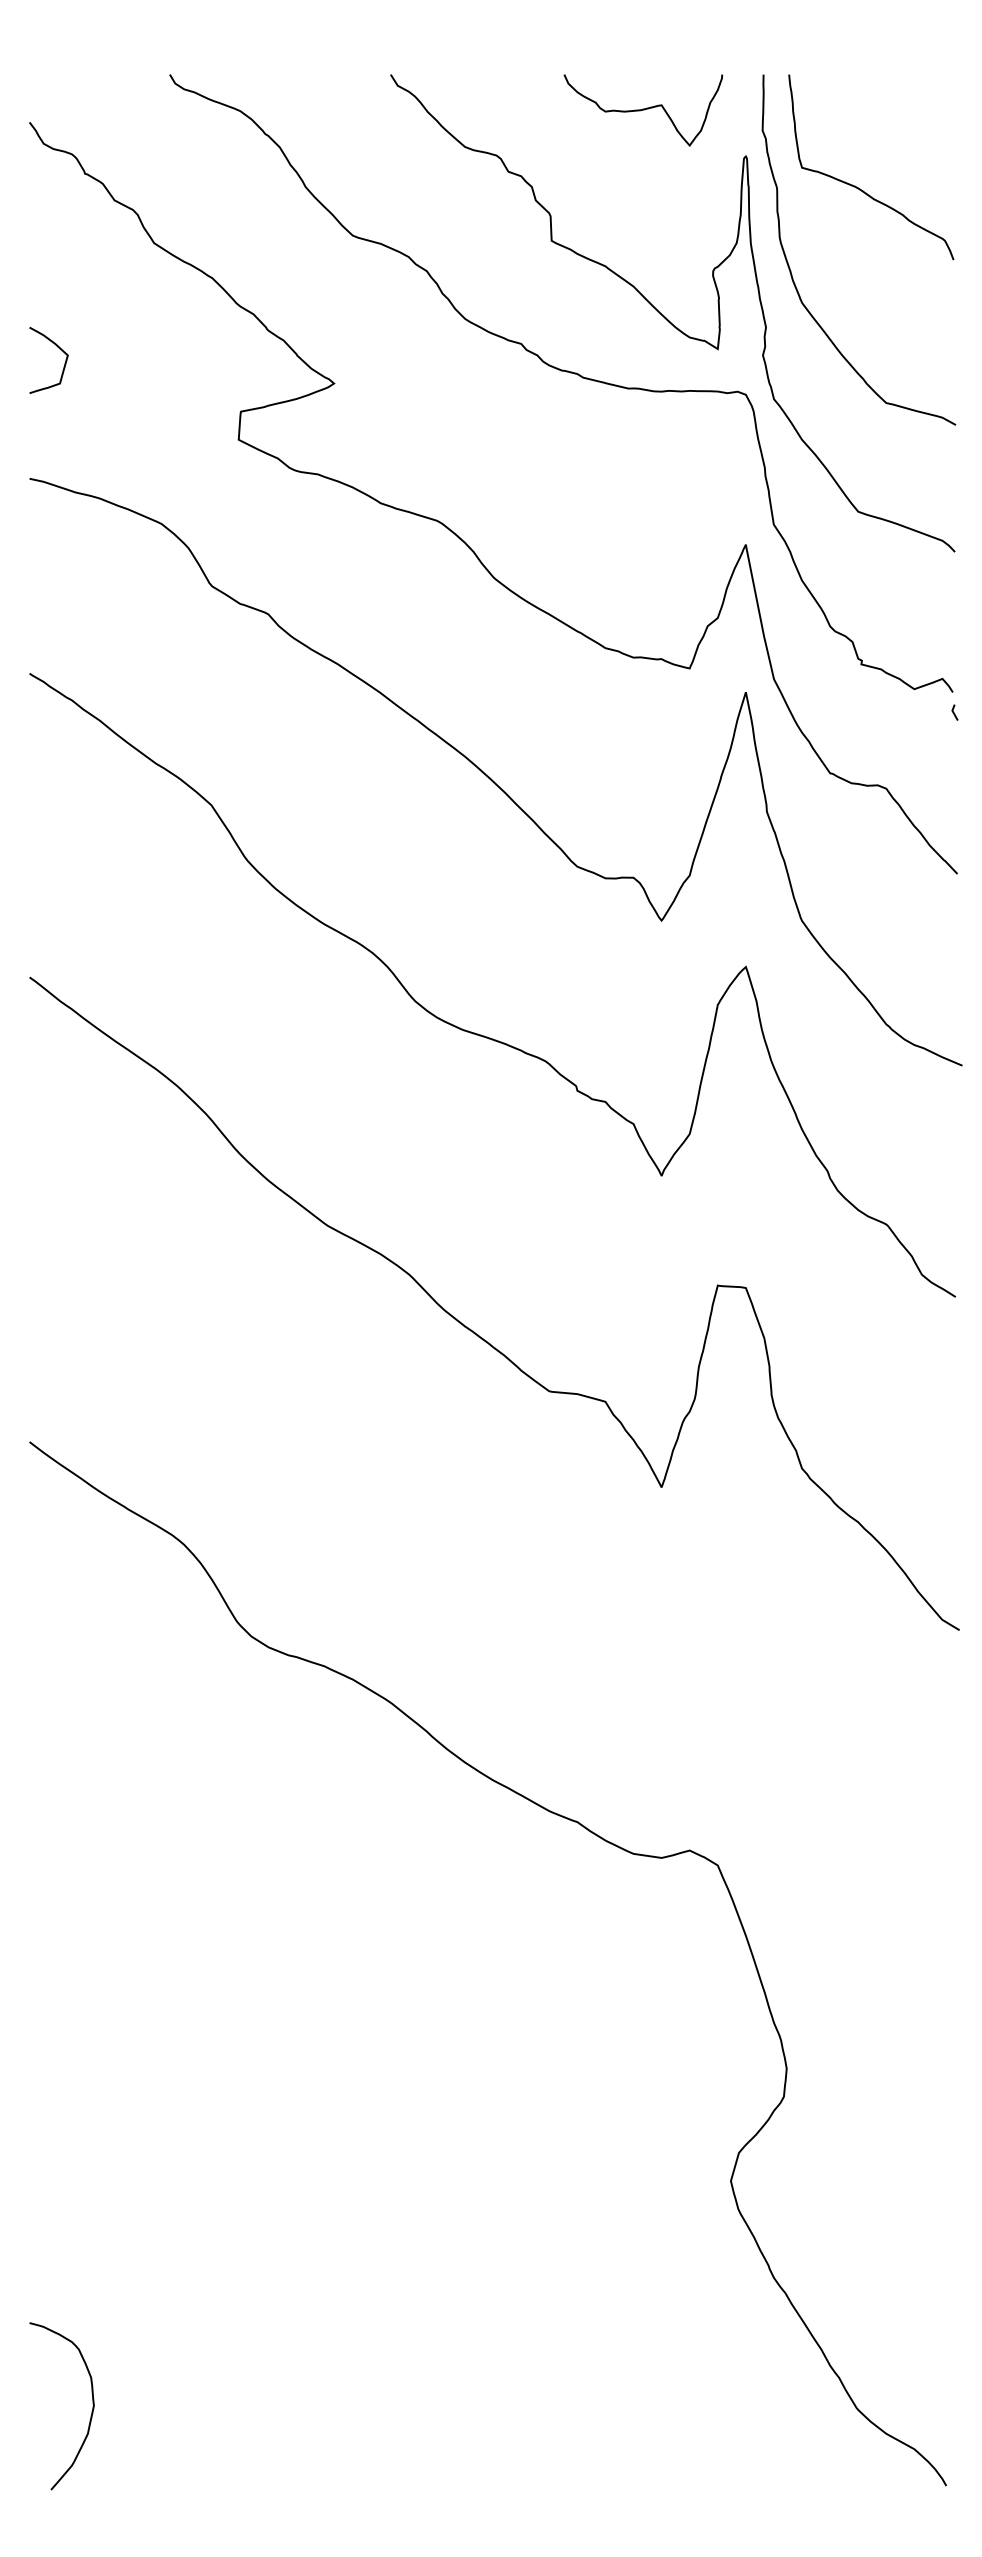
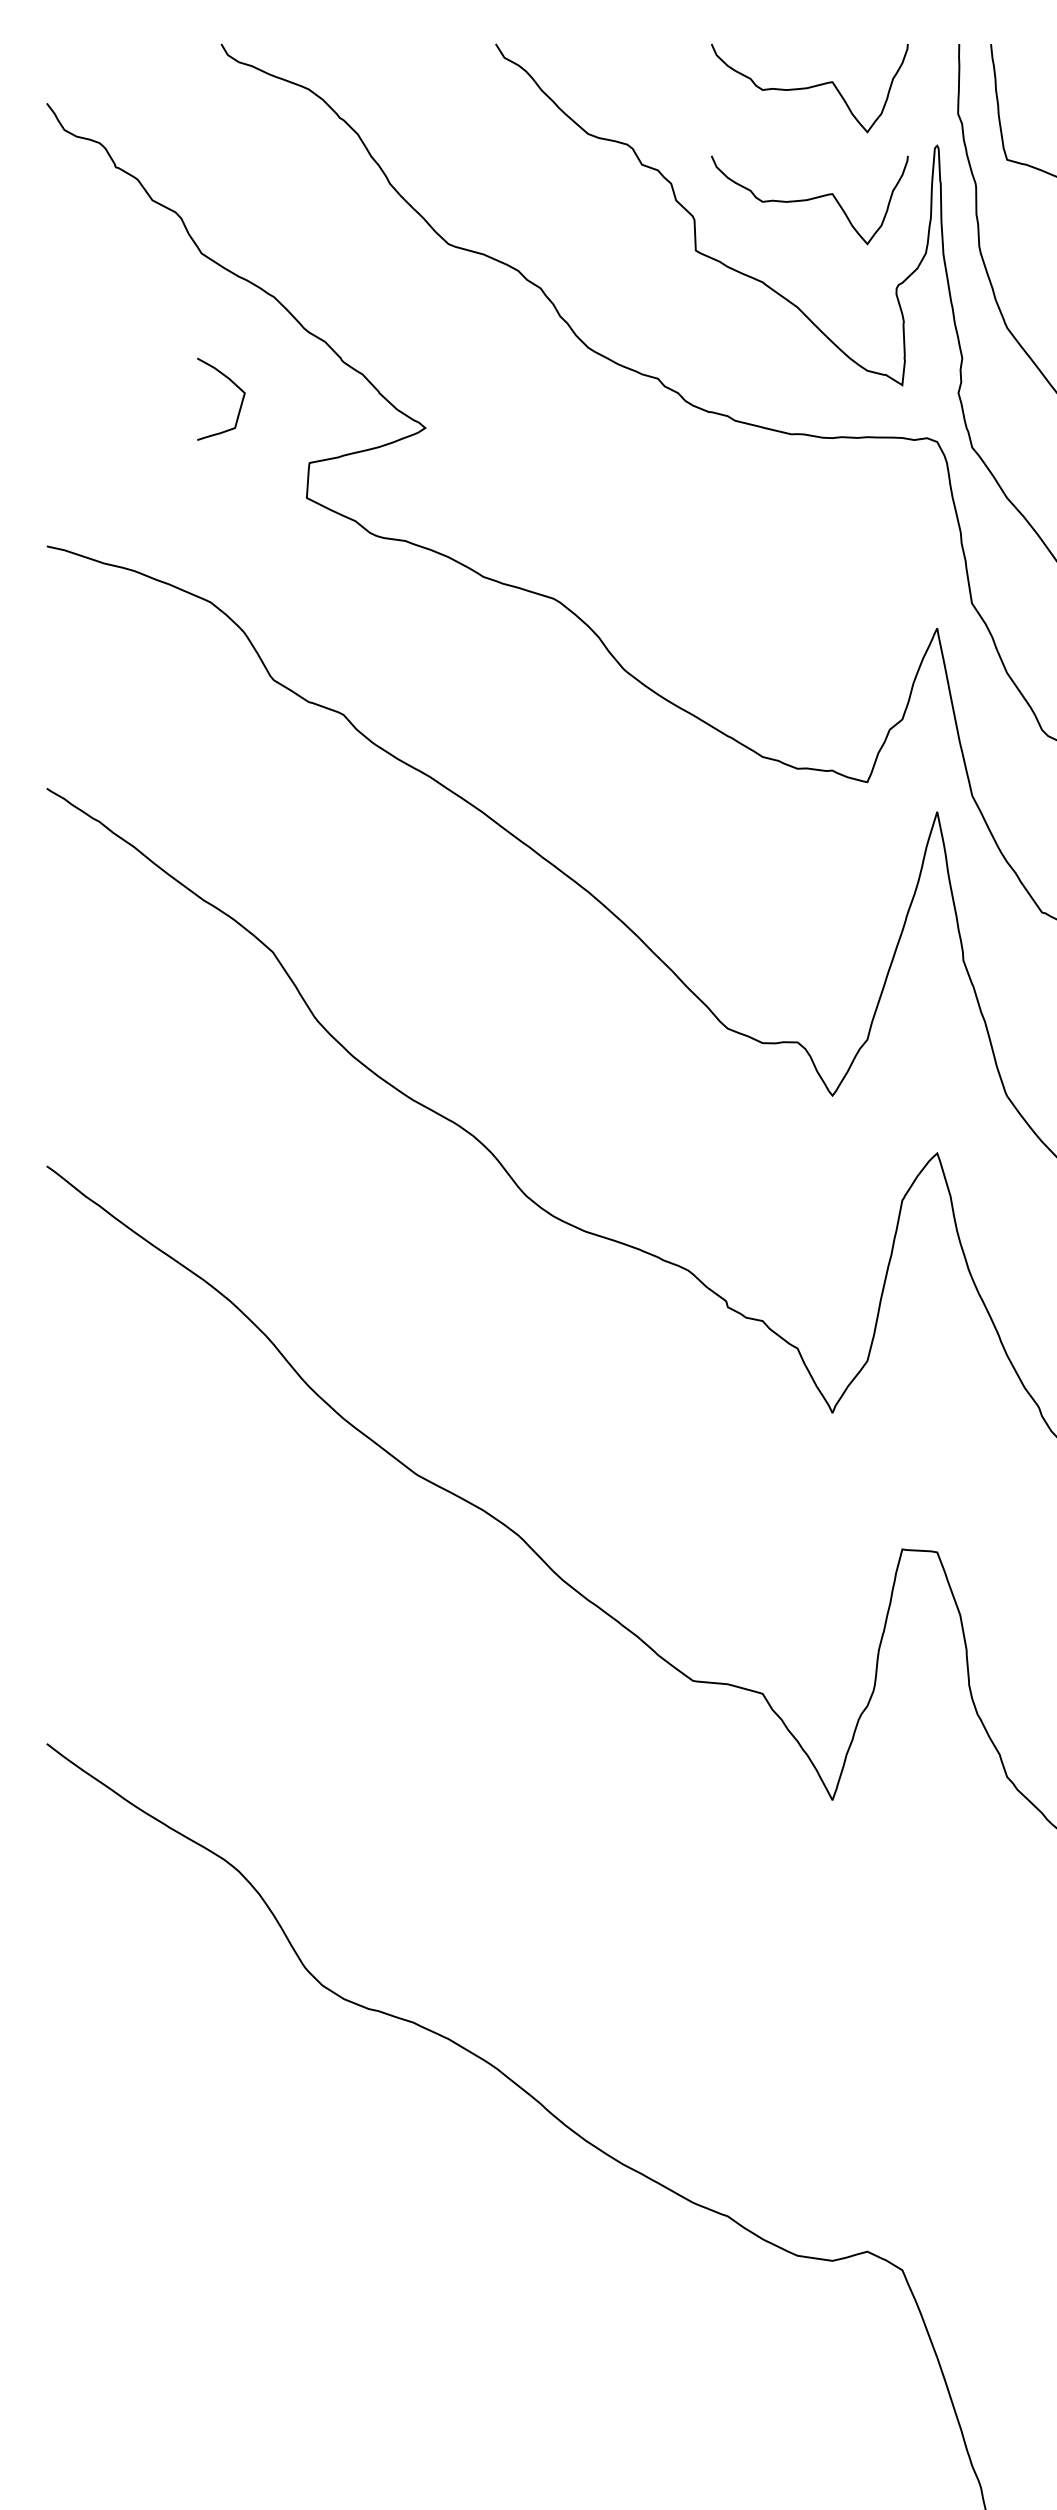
curve: (643, 200) -> (809, 200), added
curve: (59, 349) -> (234, 385), moved

